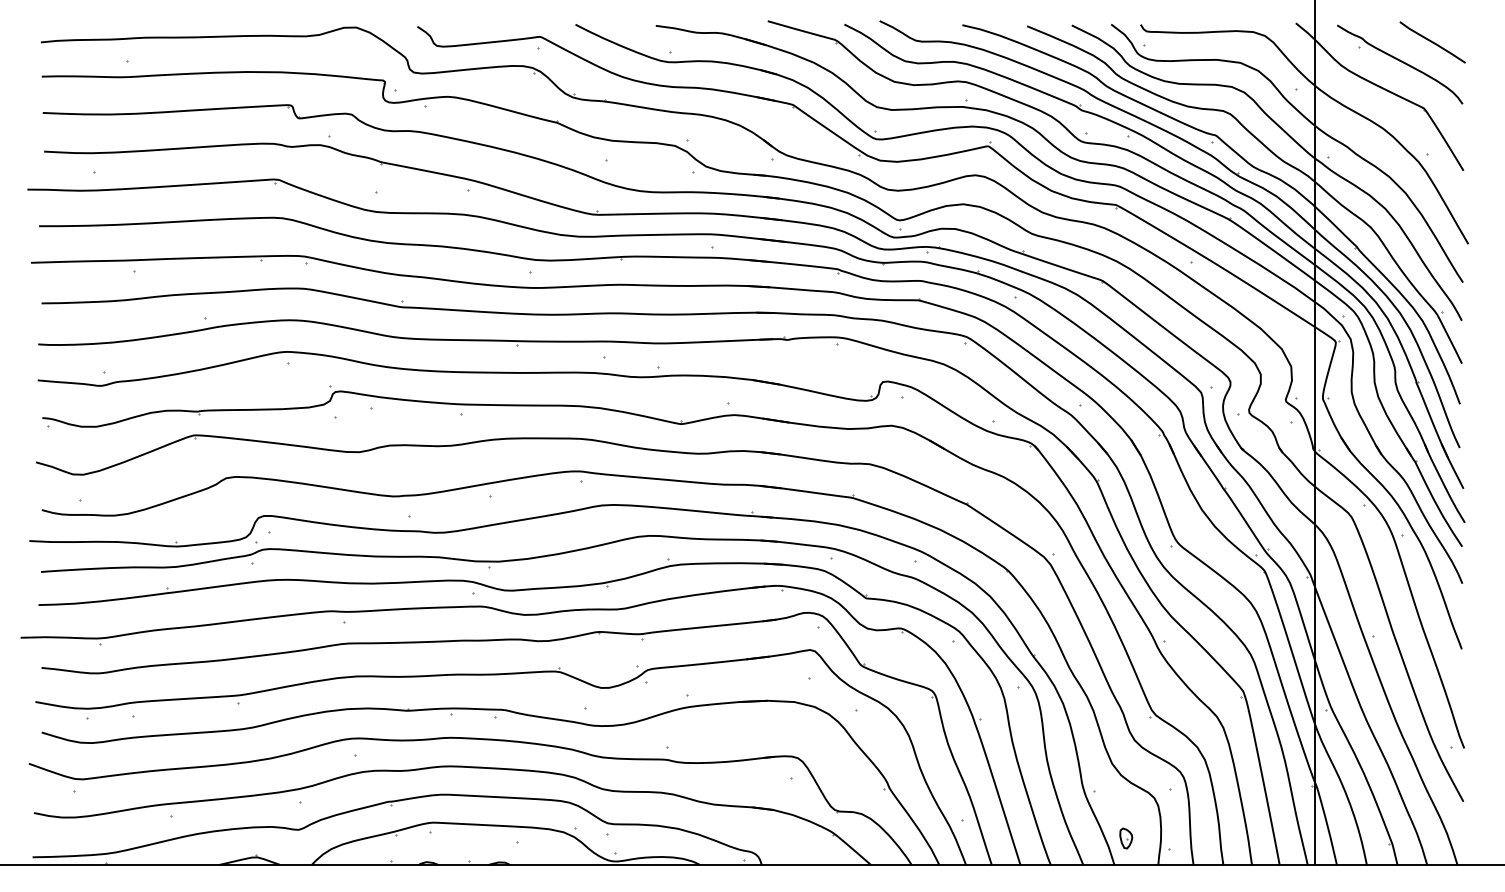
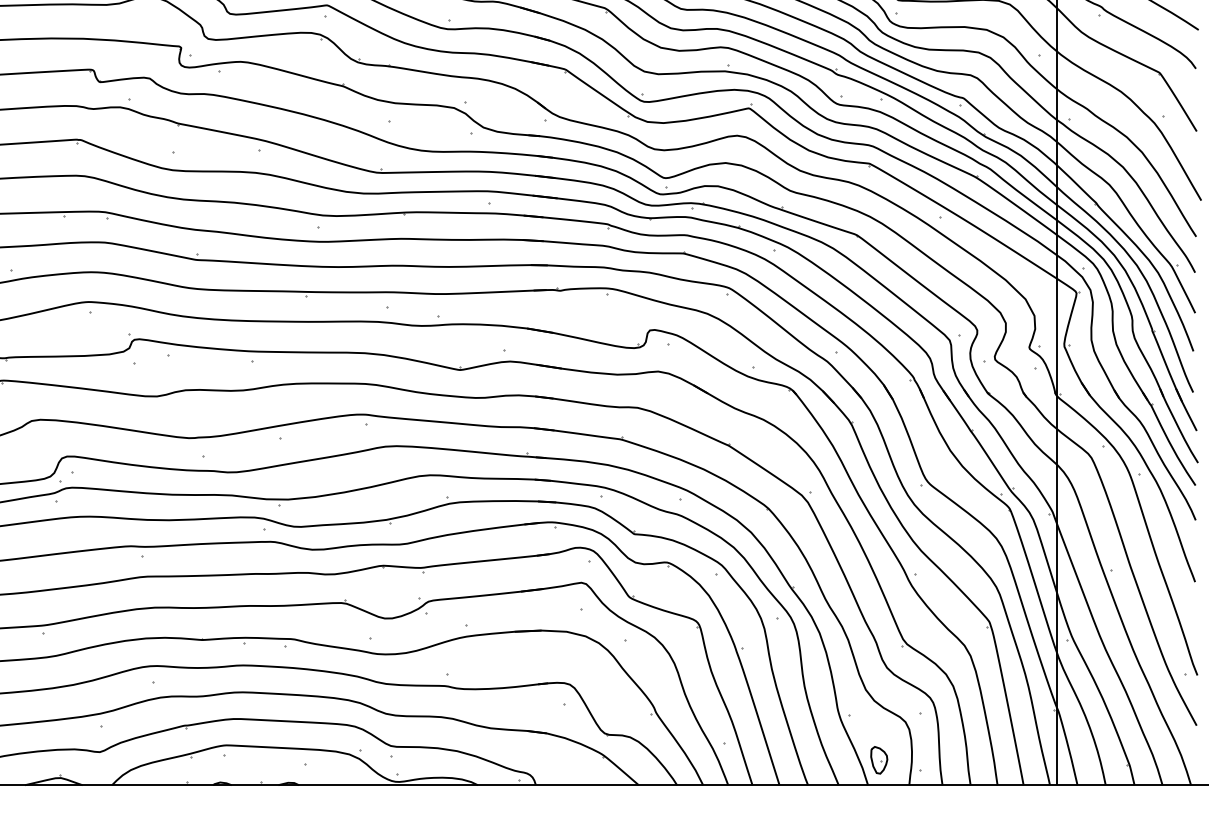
part: (1125, 838) -> (878, 760), size x1.43

